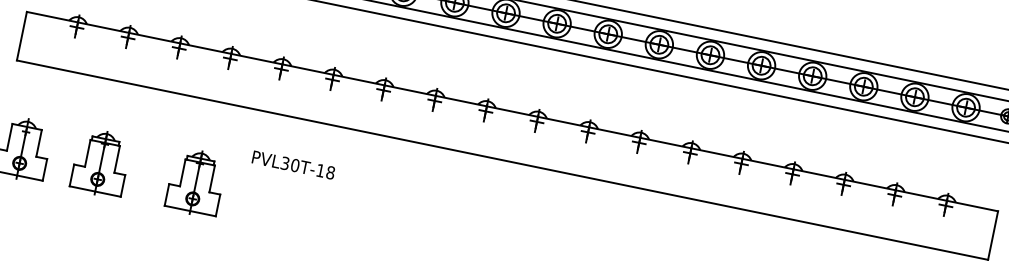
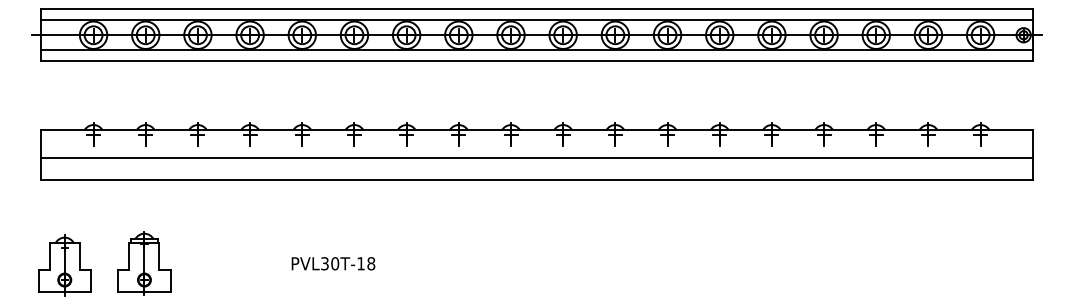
line: (506, 138) -> (536, 157), added
text: (293, 164) -> (333, 263), moved
part: (196, 182) -> (241, 263), removed

